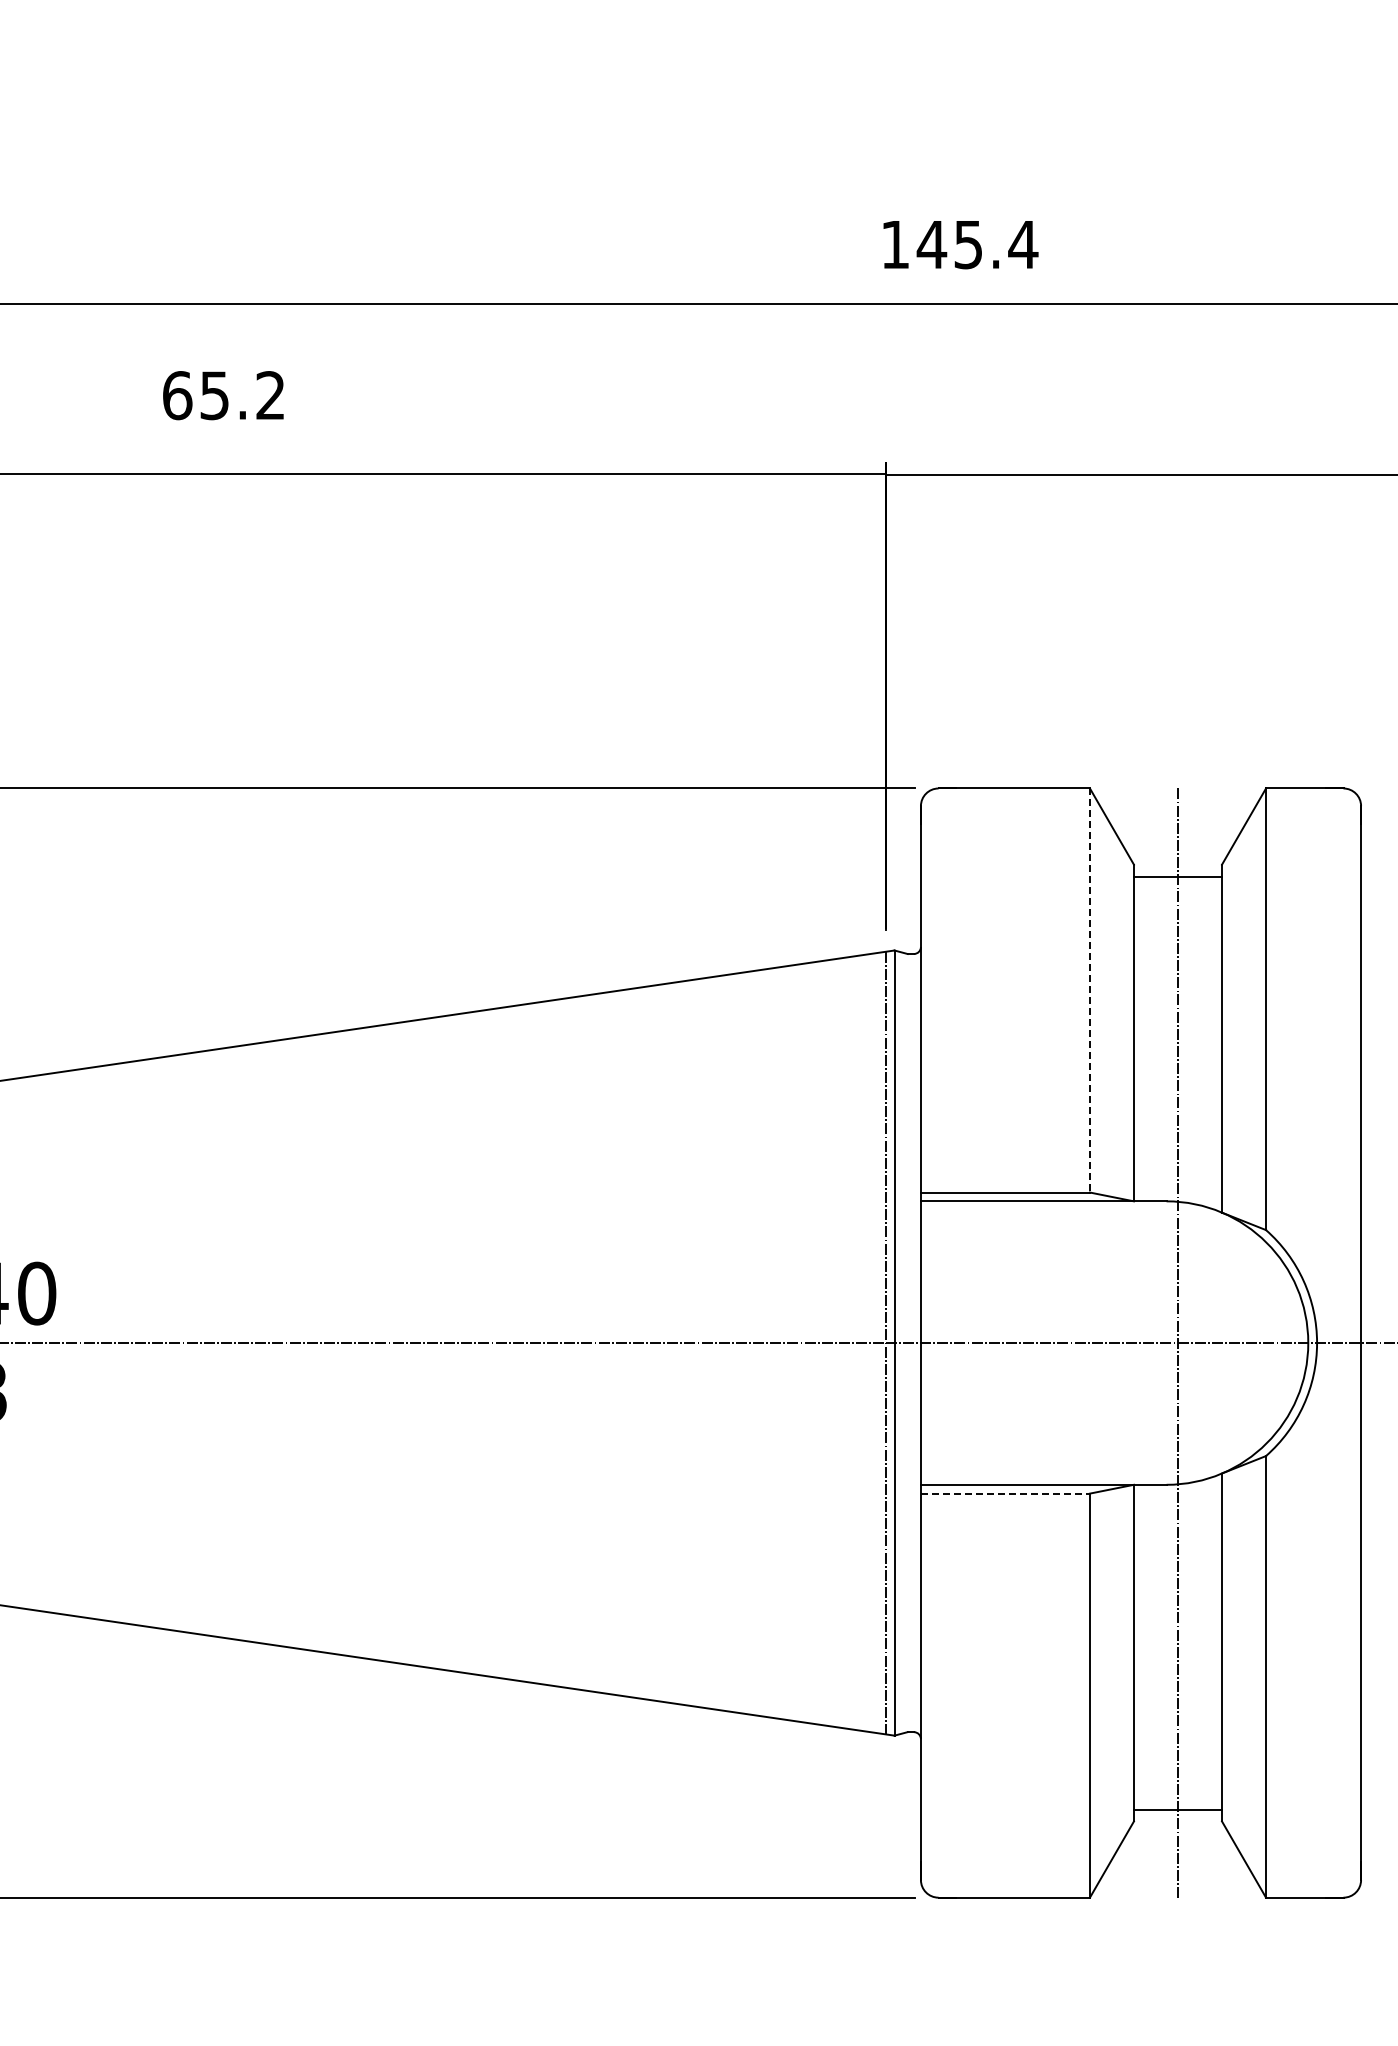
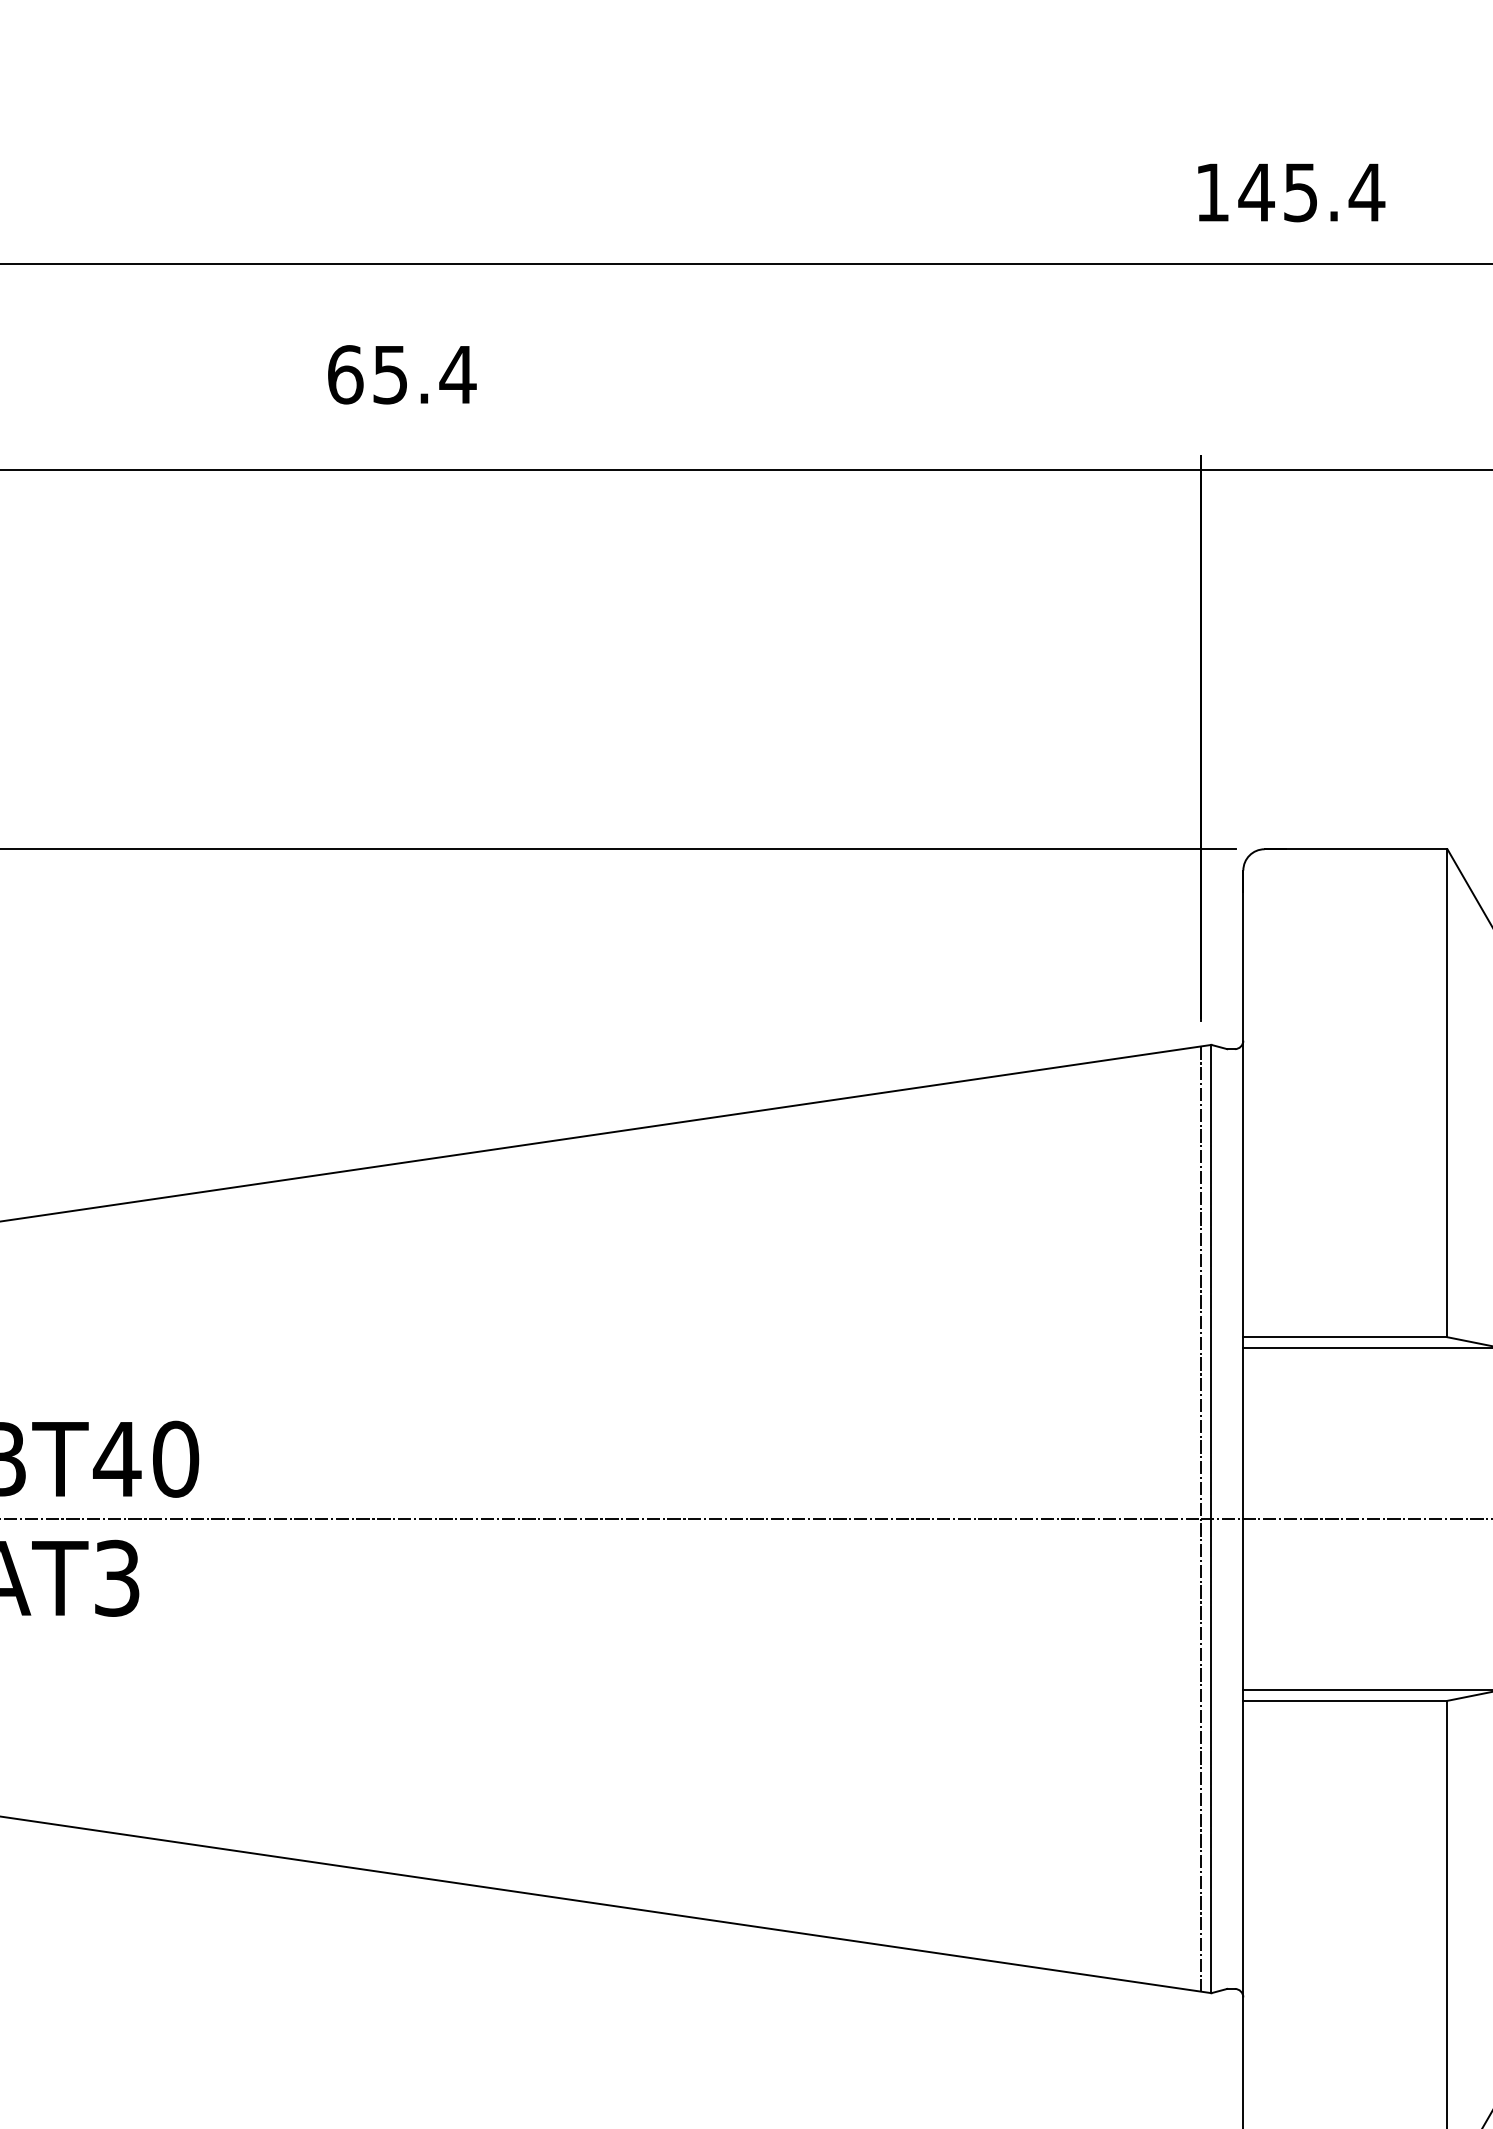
text: (270, 395) -> (457, 374), 65.2 -> 65.4
line: (1089, 991) -> (1446, 1094), dashed -> solid
line: (1005, 1493) -> (1345, 1700), dashed -> solid

